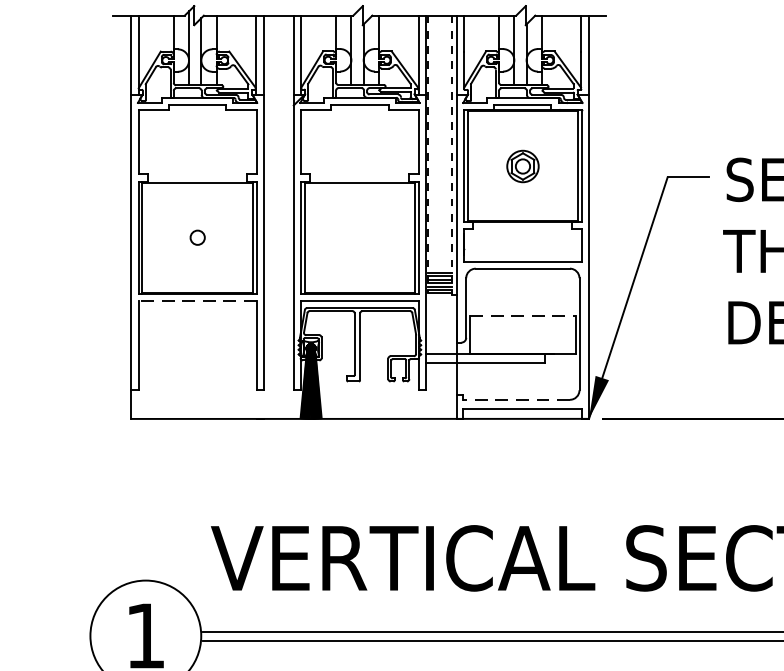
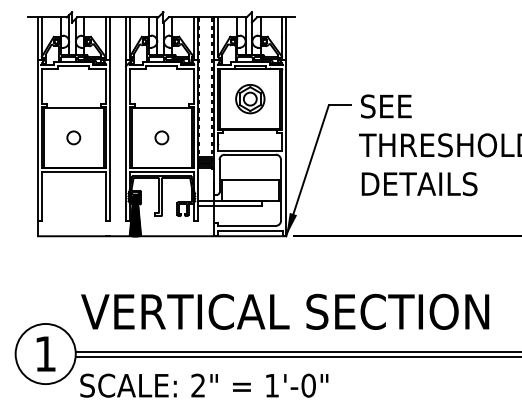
part: (523, 166) -> (250, 99), size x1.67
circle: (197, 236) -> (73, 137), size x1.67
circle: (359, 236) -> (161, 137), added
line: (197, 301) -> (73, 172), dashed -> solid
line: (523, 316) -> (250, 180), dashed -> solid
line: (515, 399) -> (246, 225), dashed -> solid

